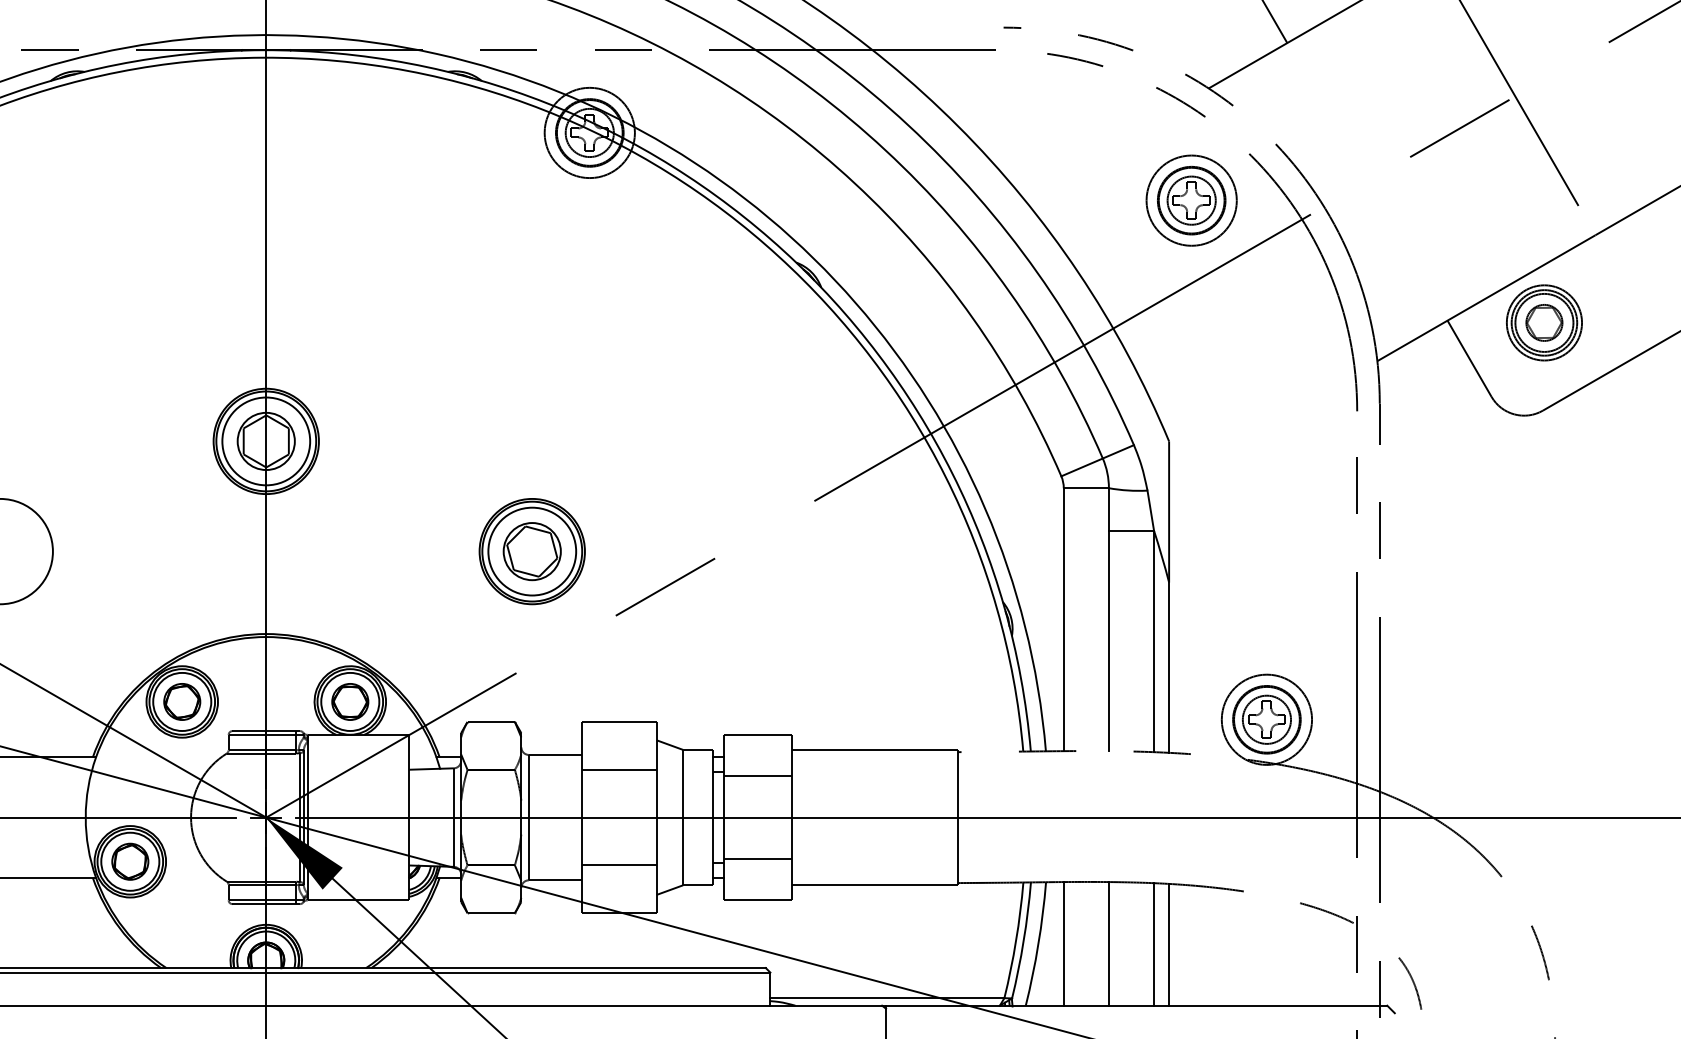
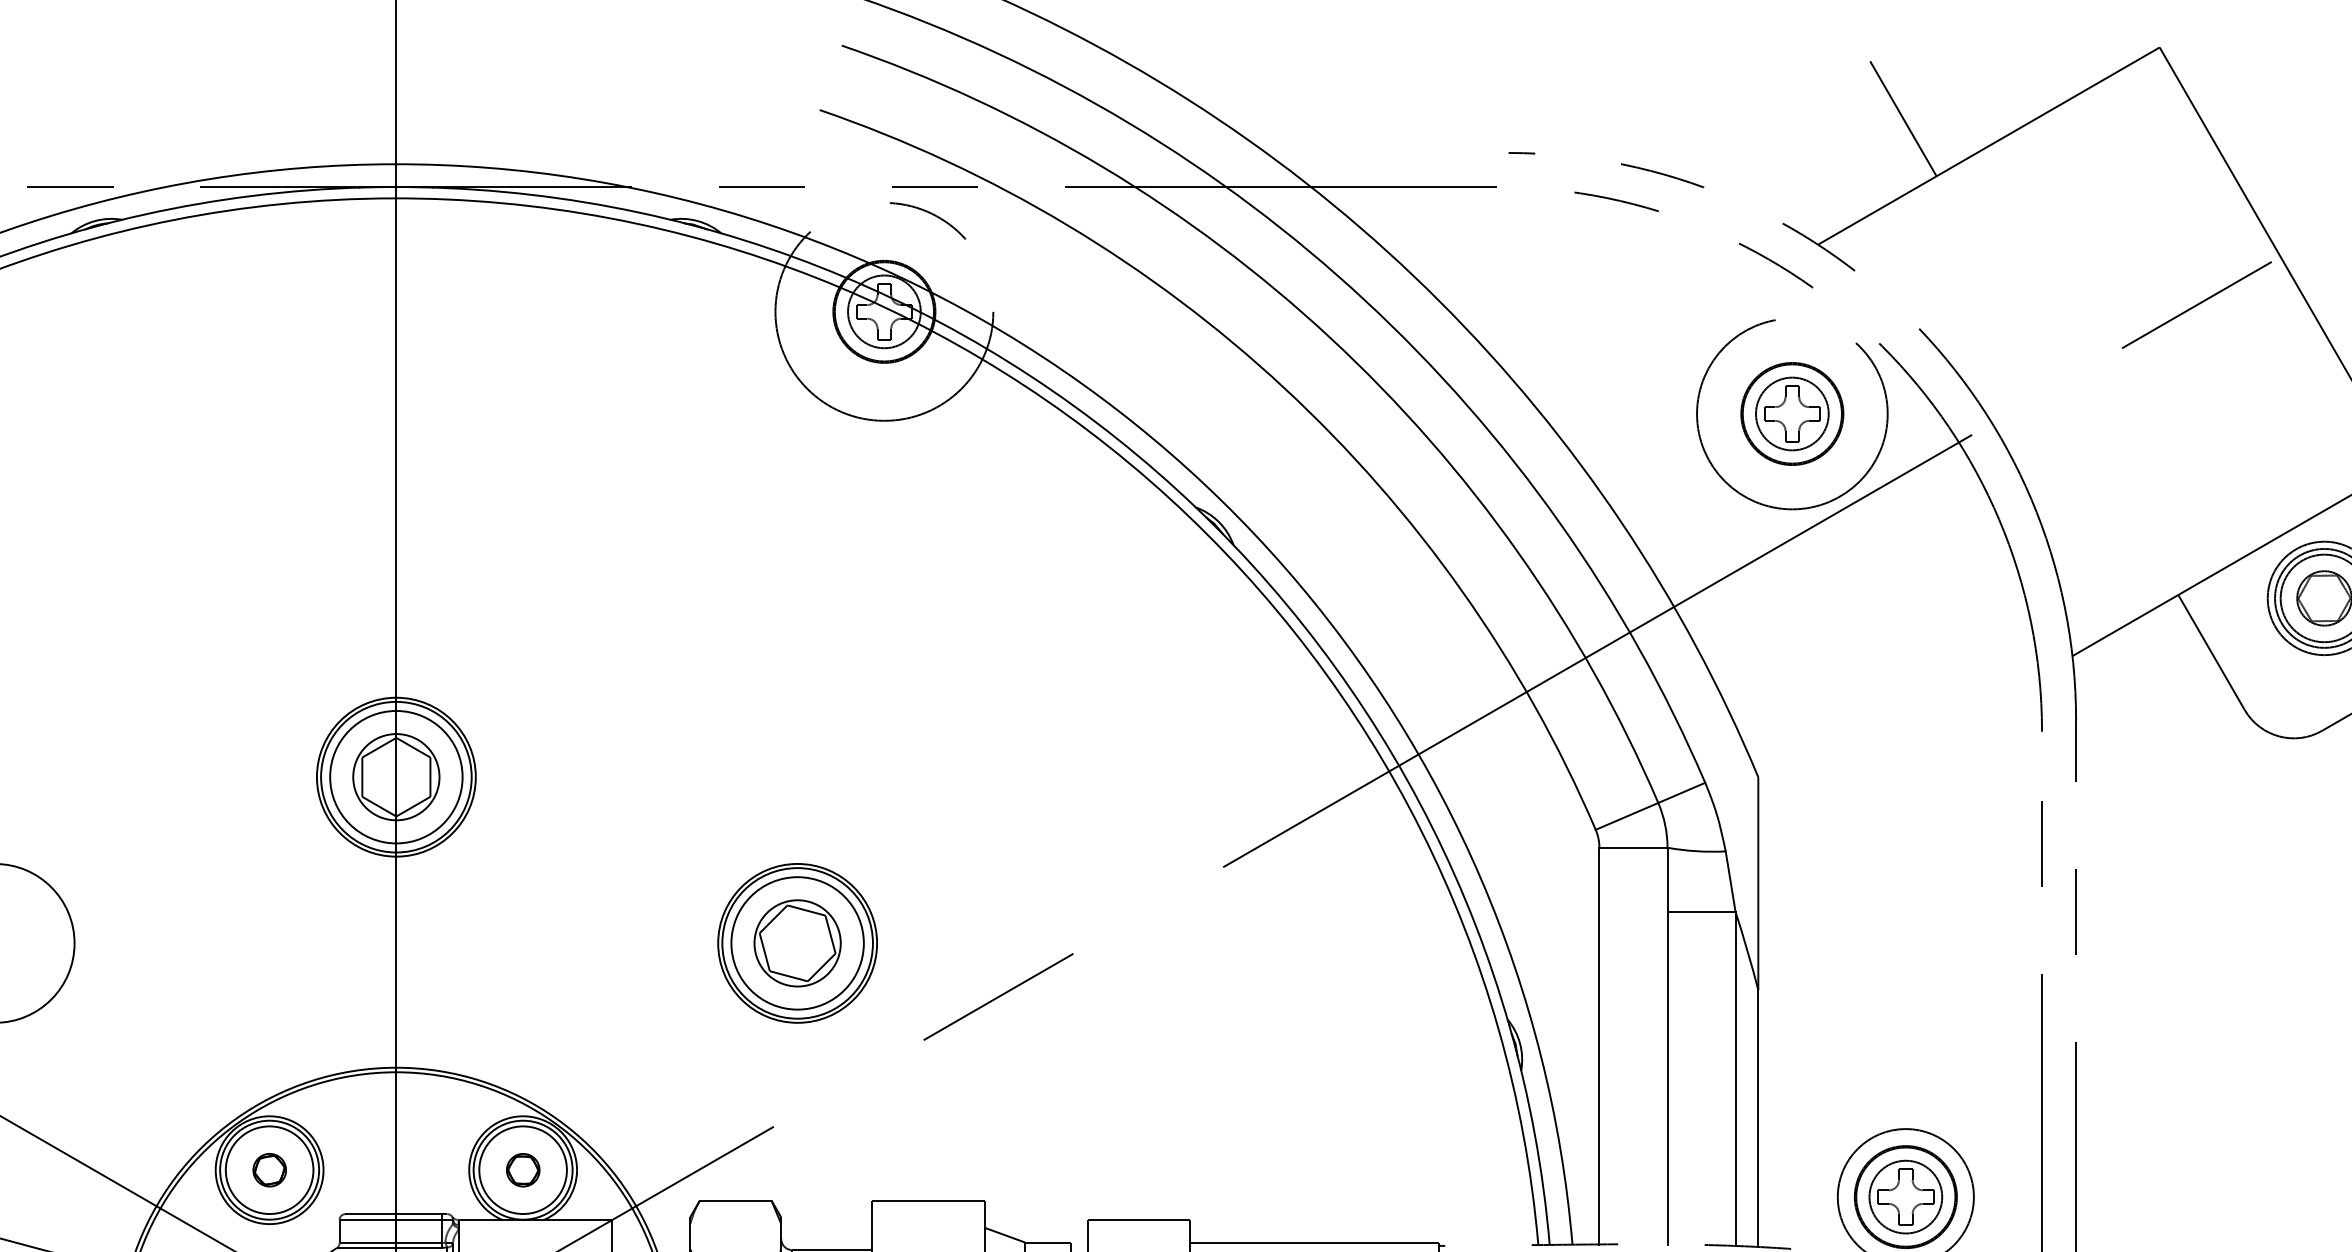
circle: (589, 132) -> (883, 311), size x1.6
circle: (1191, 200) -> (1792, 413), size x1.4
part: (182, 701) -> (269, 1169), size x0.6
part: (350, 701) -> (523, 1169), size x0.6

